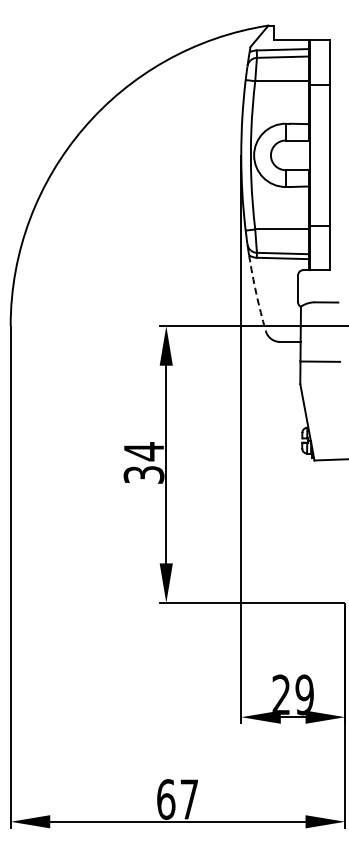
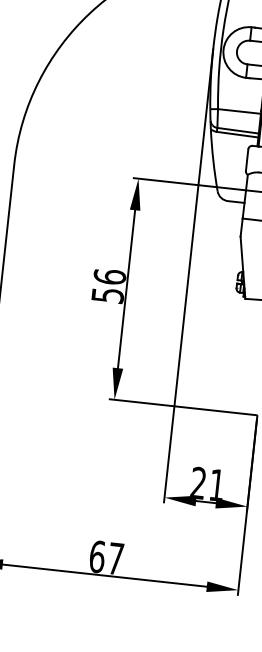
arc: (256, 293) -> (213, 160), dashed -> solid
text: (143, 462) -> (108, 285), 34 -> 56
text: (304, 694) -> (217, 484), 29 -> 21

